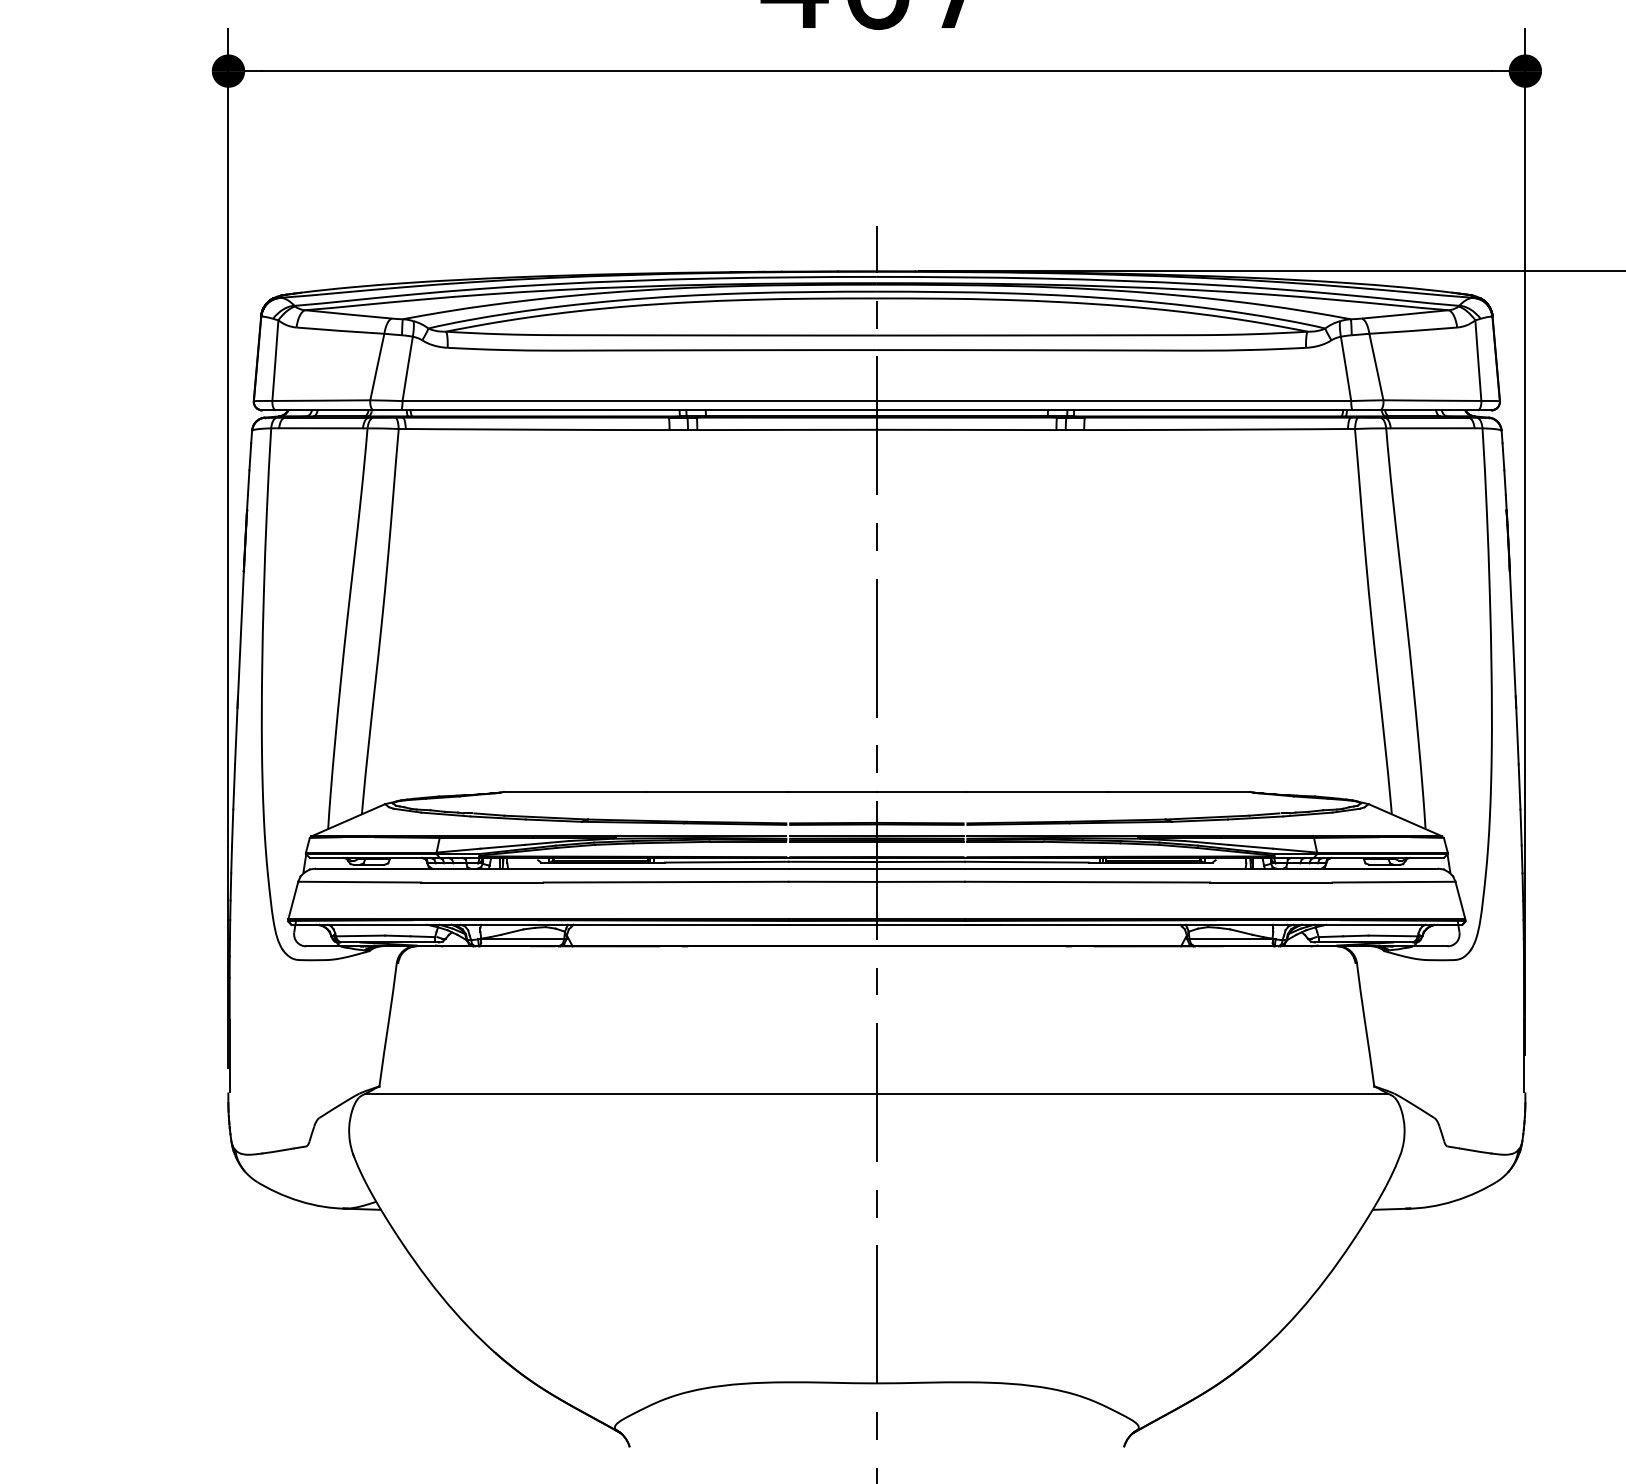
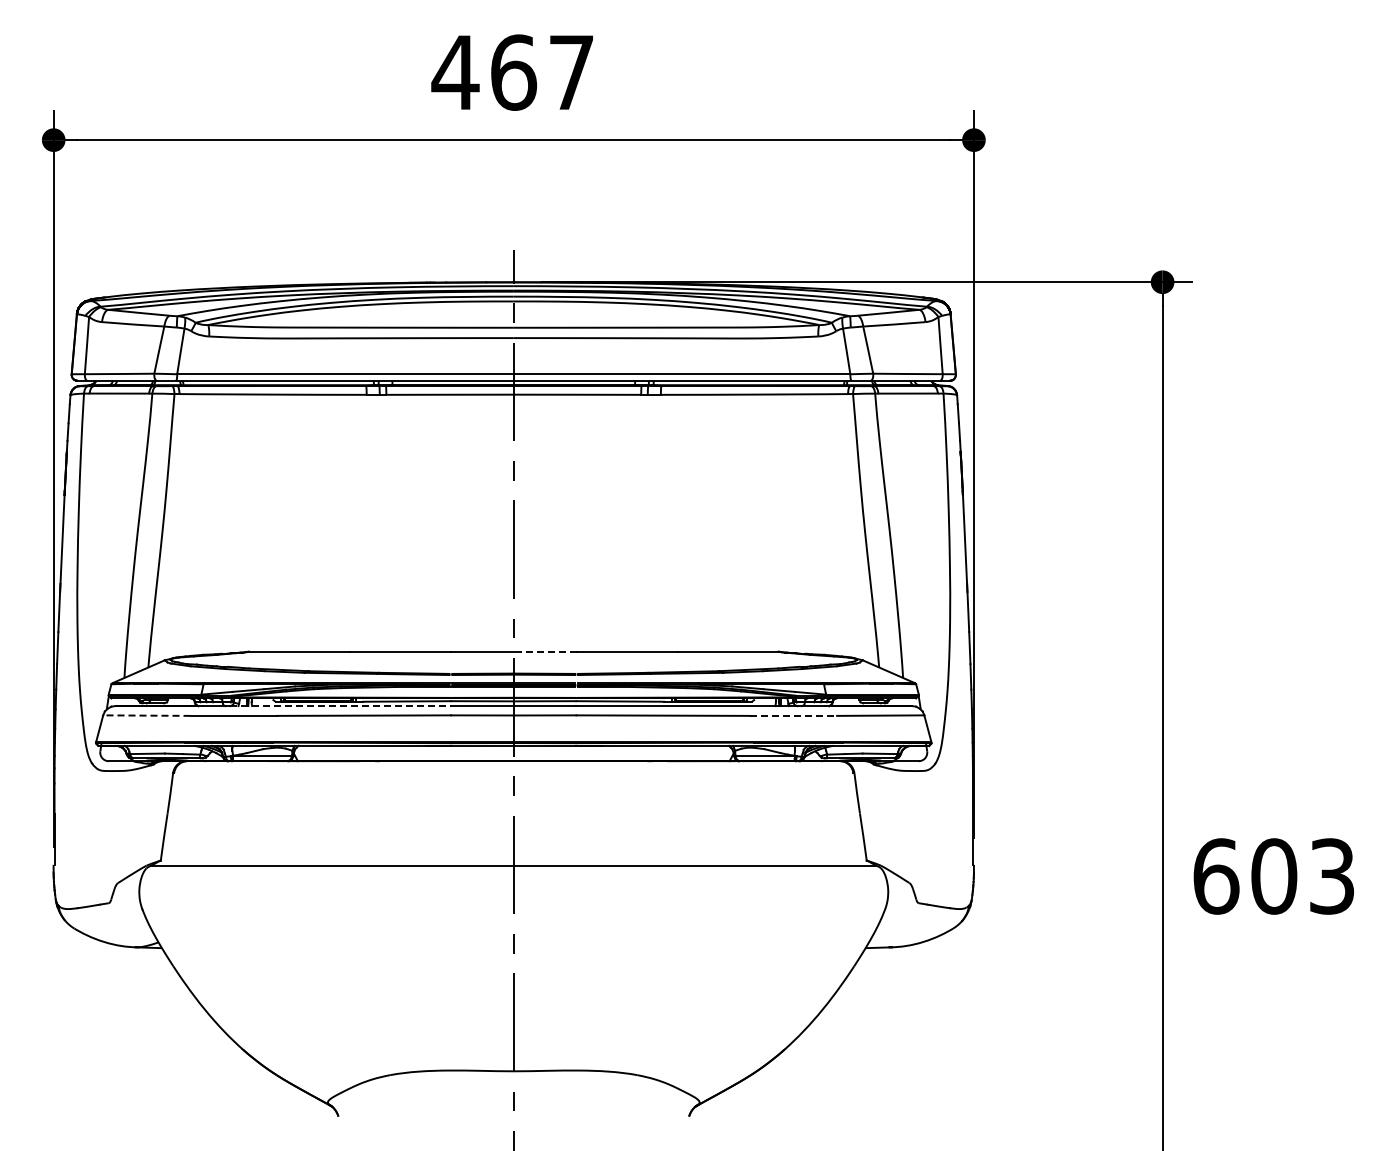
line: (921, 791) -> (545, 651), solid -> dashed
line: (632, 869) -> (340, 706), solid -> dashed
line: (359, 881) -> (146, 715), solid -> dashed
line: (1272, 881) -> (794, 715), solid -> dashed

